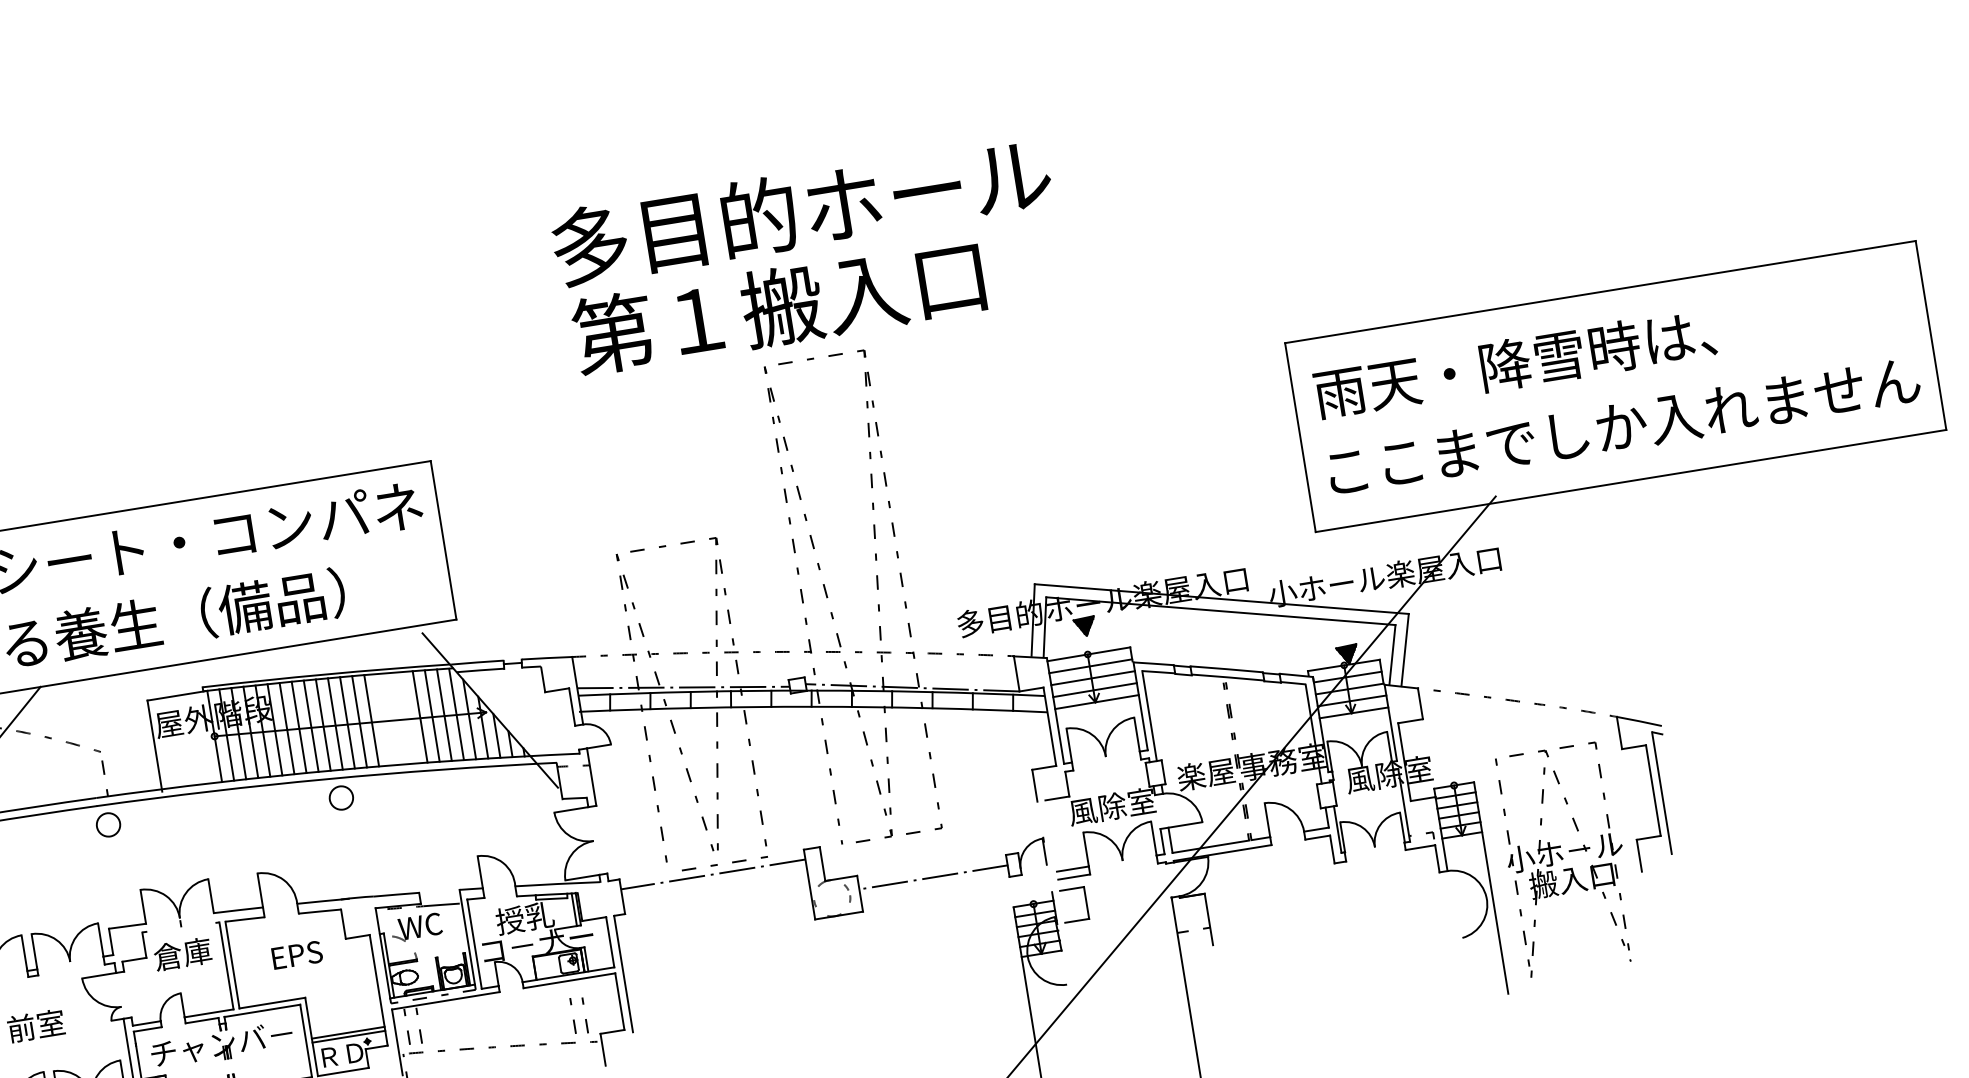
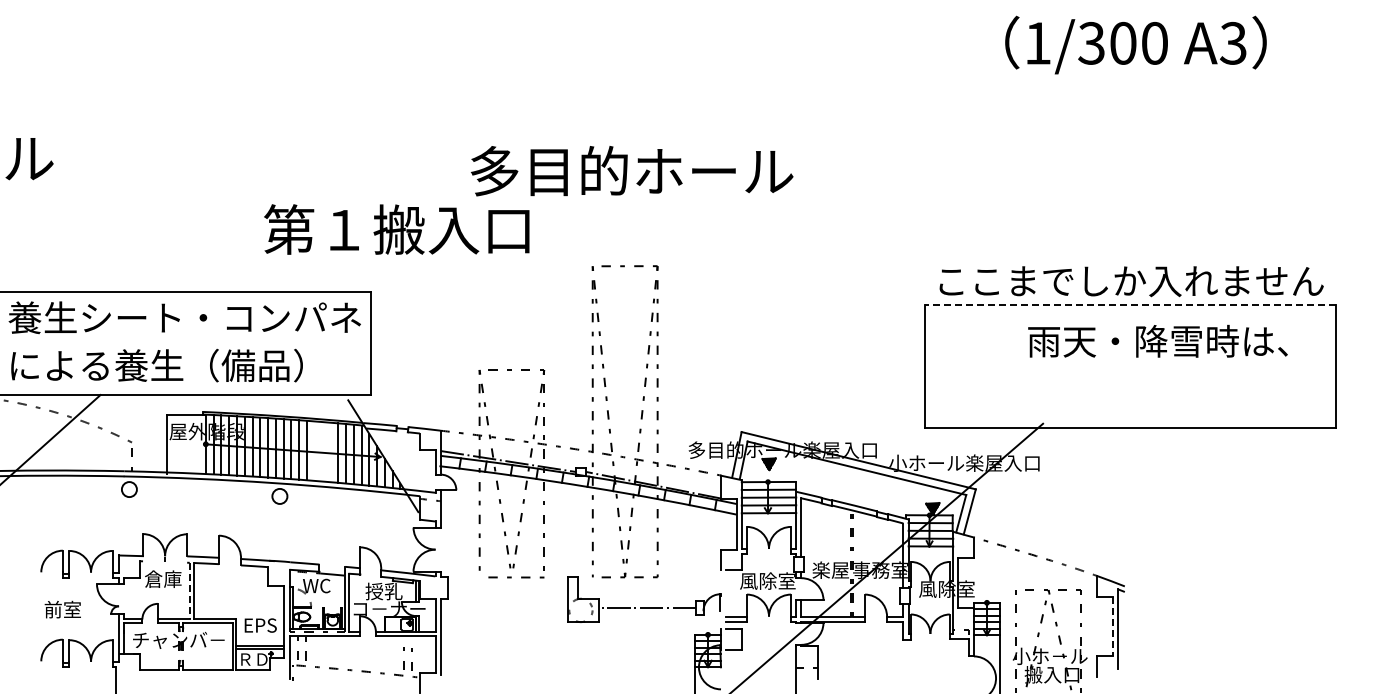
line: (1598, 291) -> (1129, 304), solid -> dashed
text: (778, 306) -> (396, 229), moved
text: (1514, 362) -> (1157, 340), moved
text: (1623, 426) -> (1131, 281), moved
line: (1652, 790) -> (1112, 626), solid -> dashed
line: (712, 875) -> (507, 583), removed
text: (296, 955) -> (260, 625), moved
line: (226, 966) -> (189, 591), solid -> dashed

